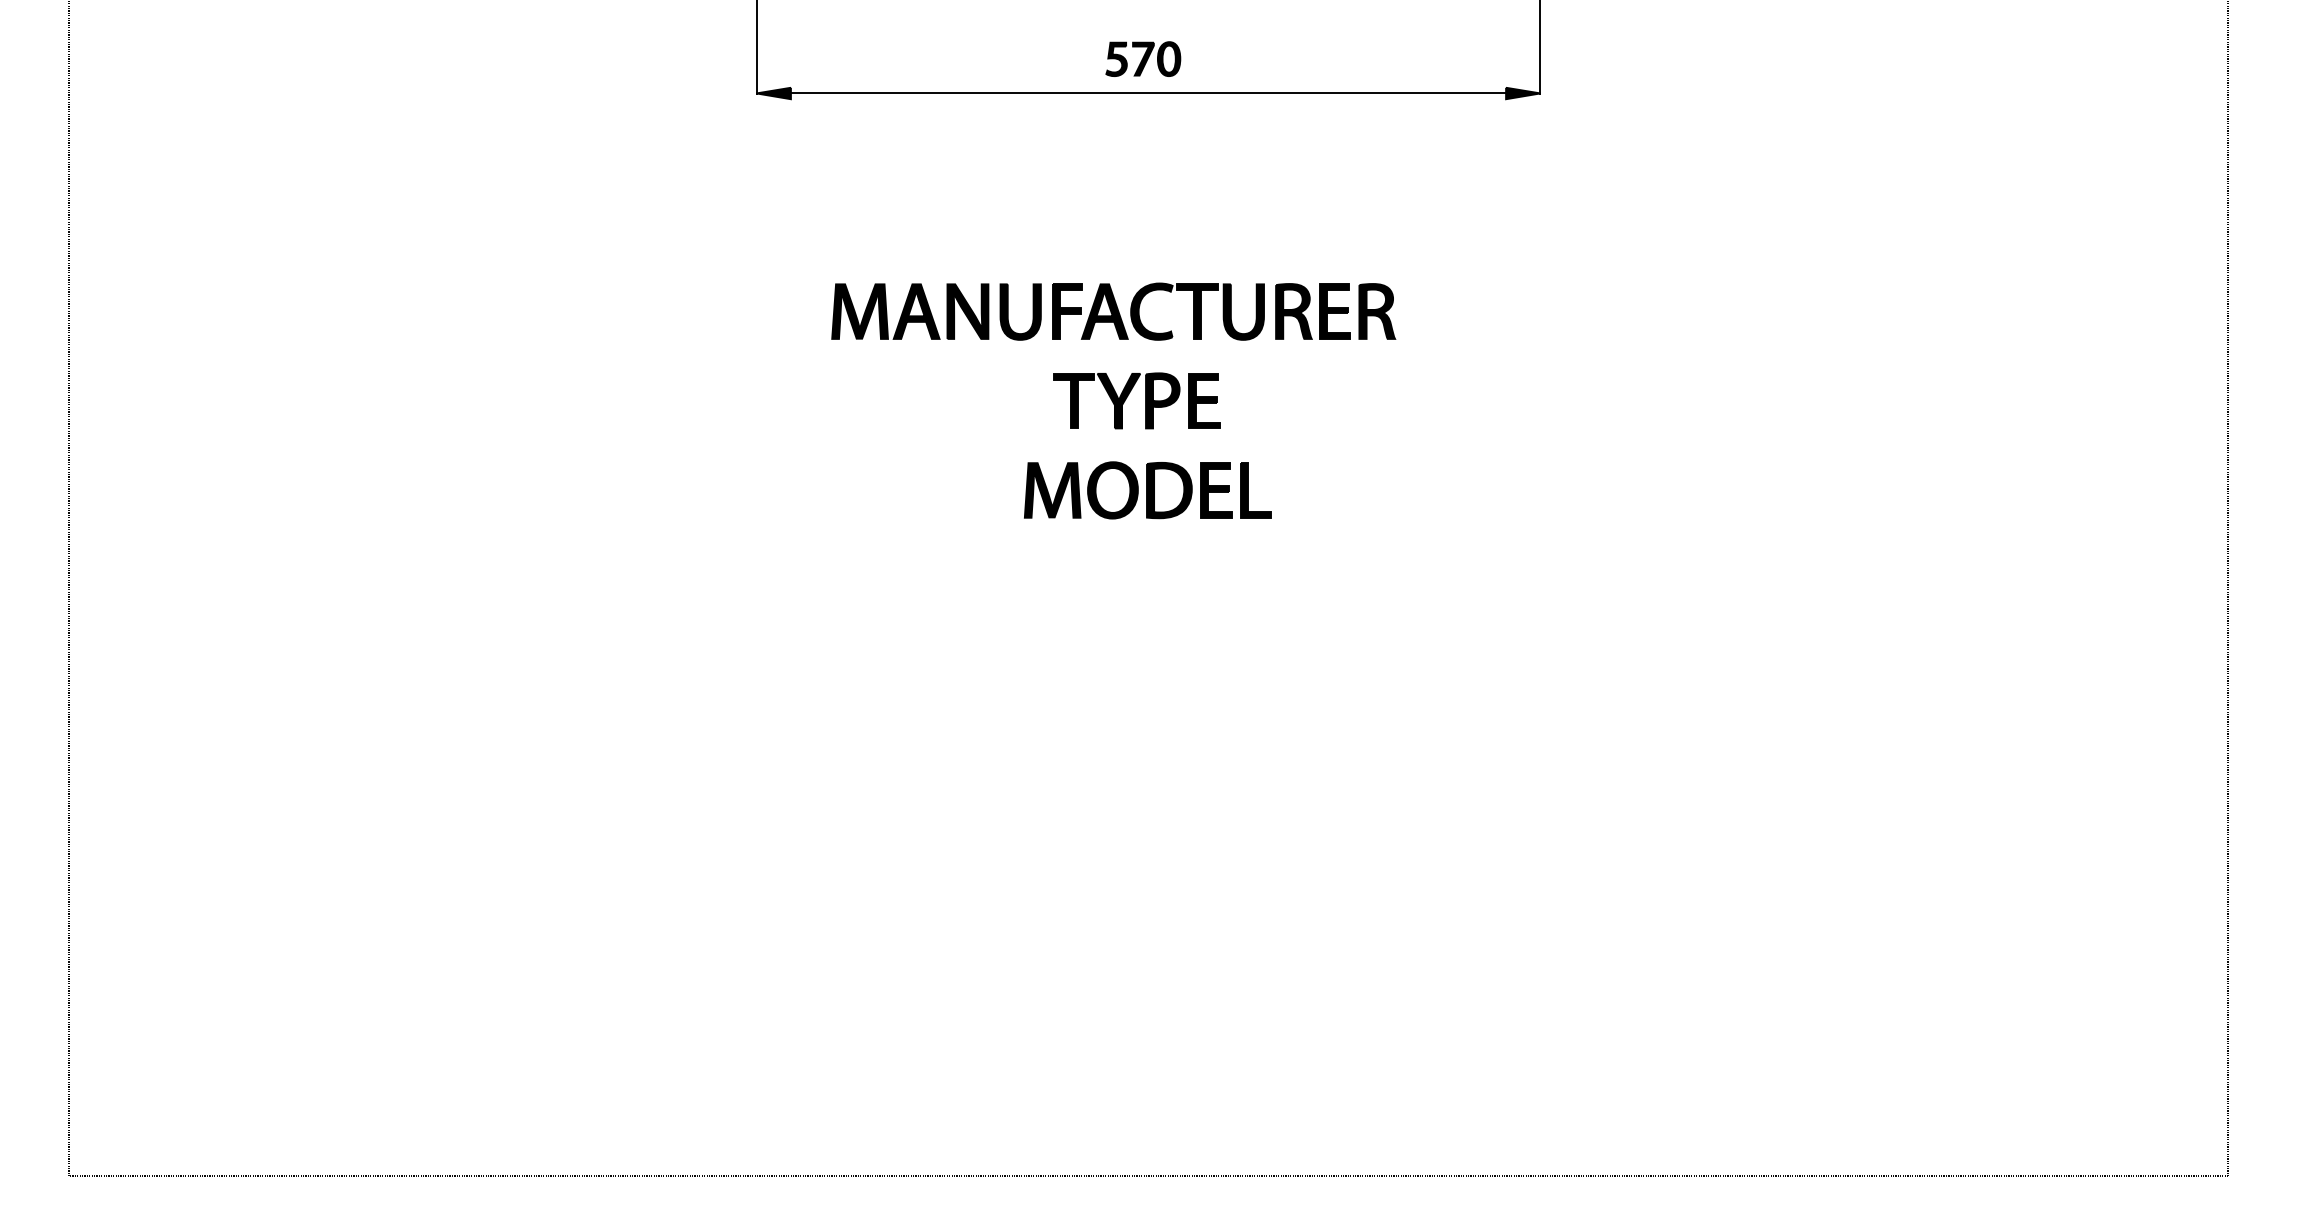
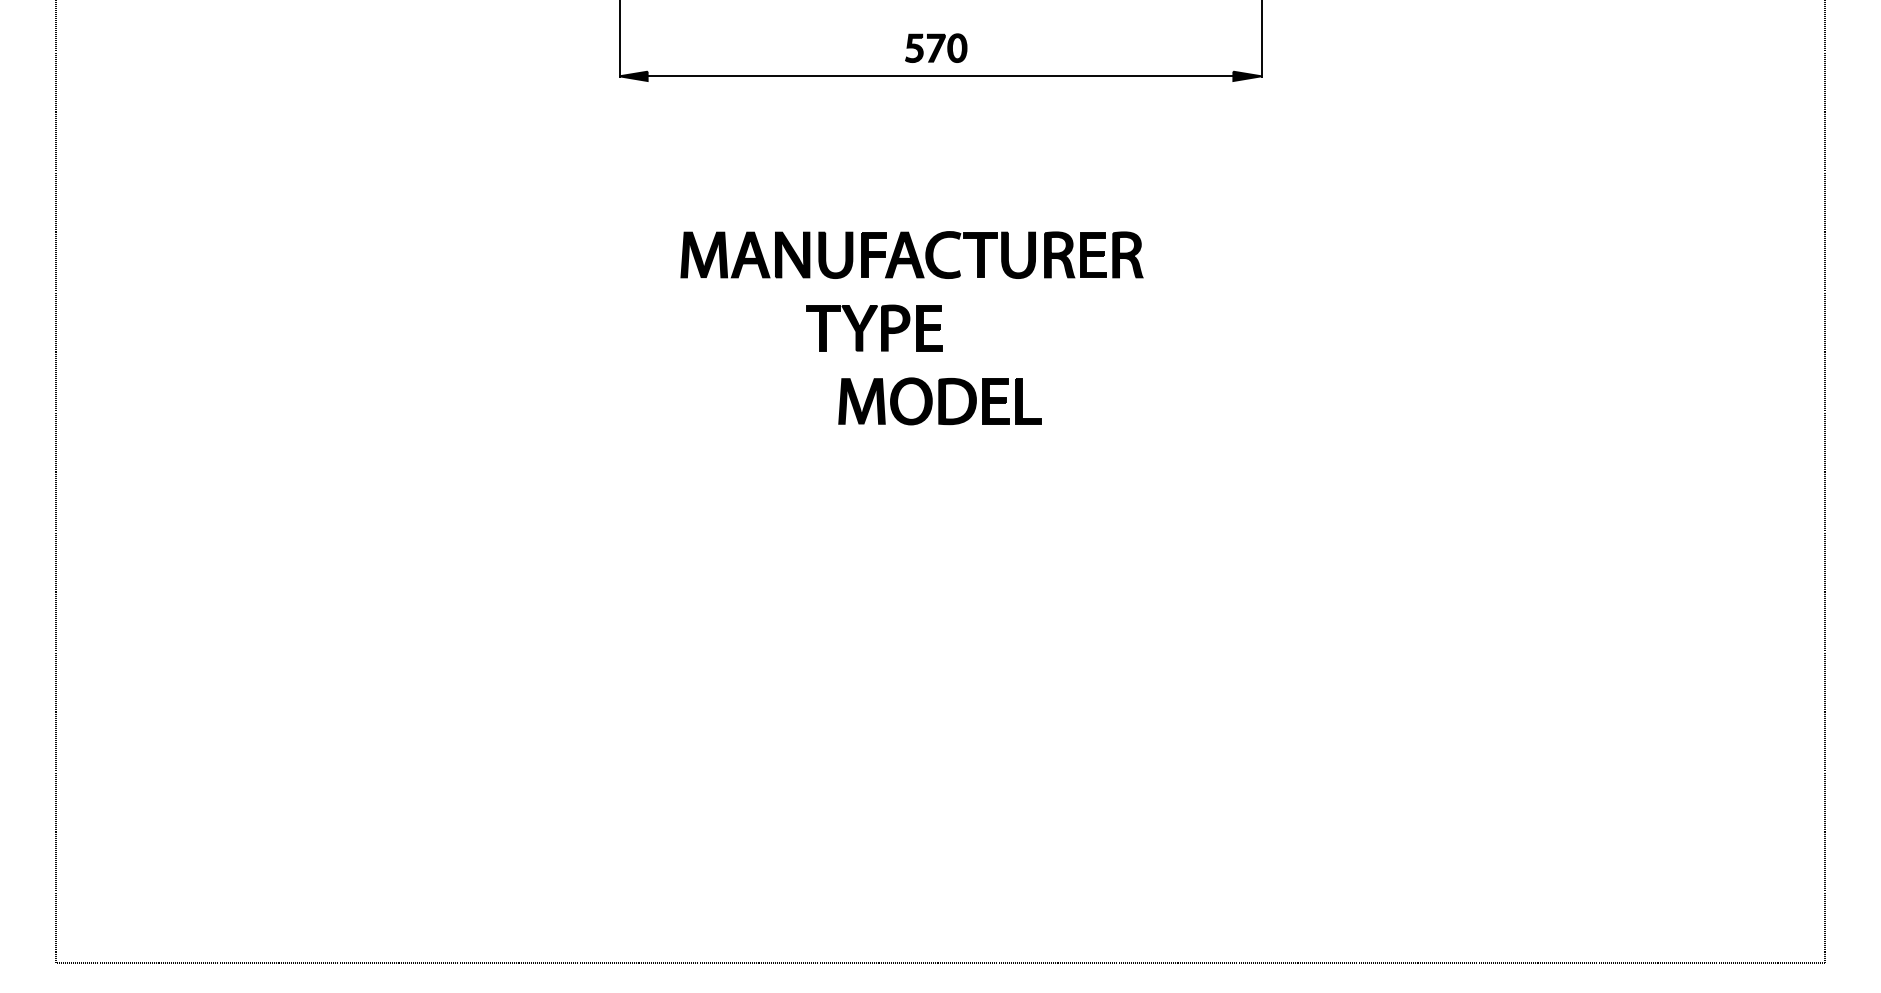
part: (1128, 396) -> (867, 324), moved

